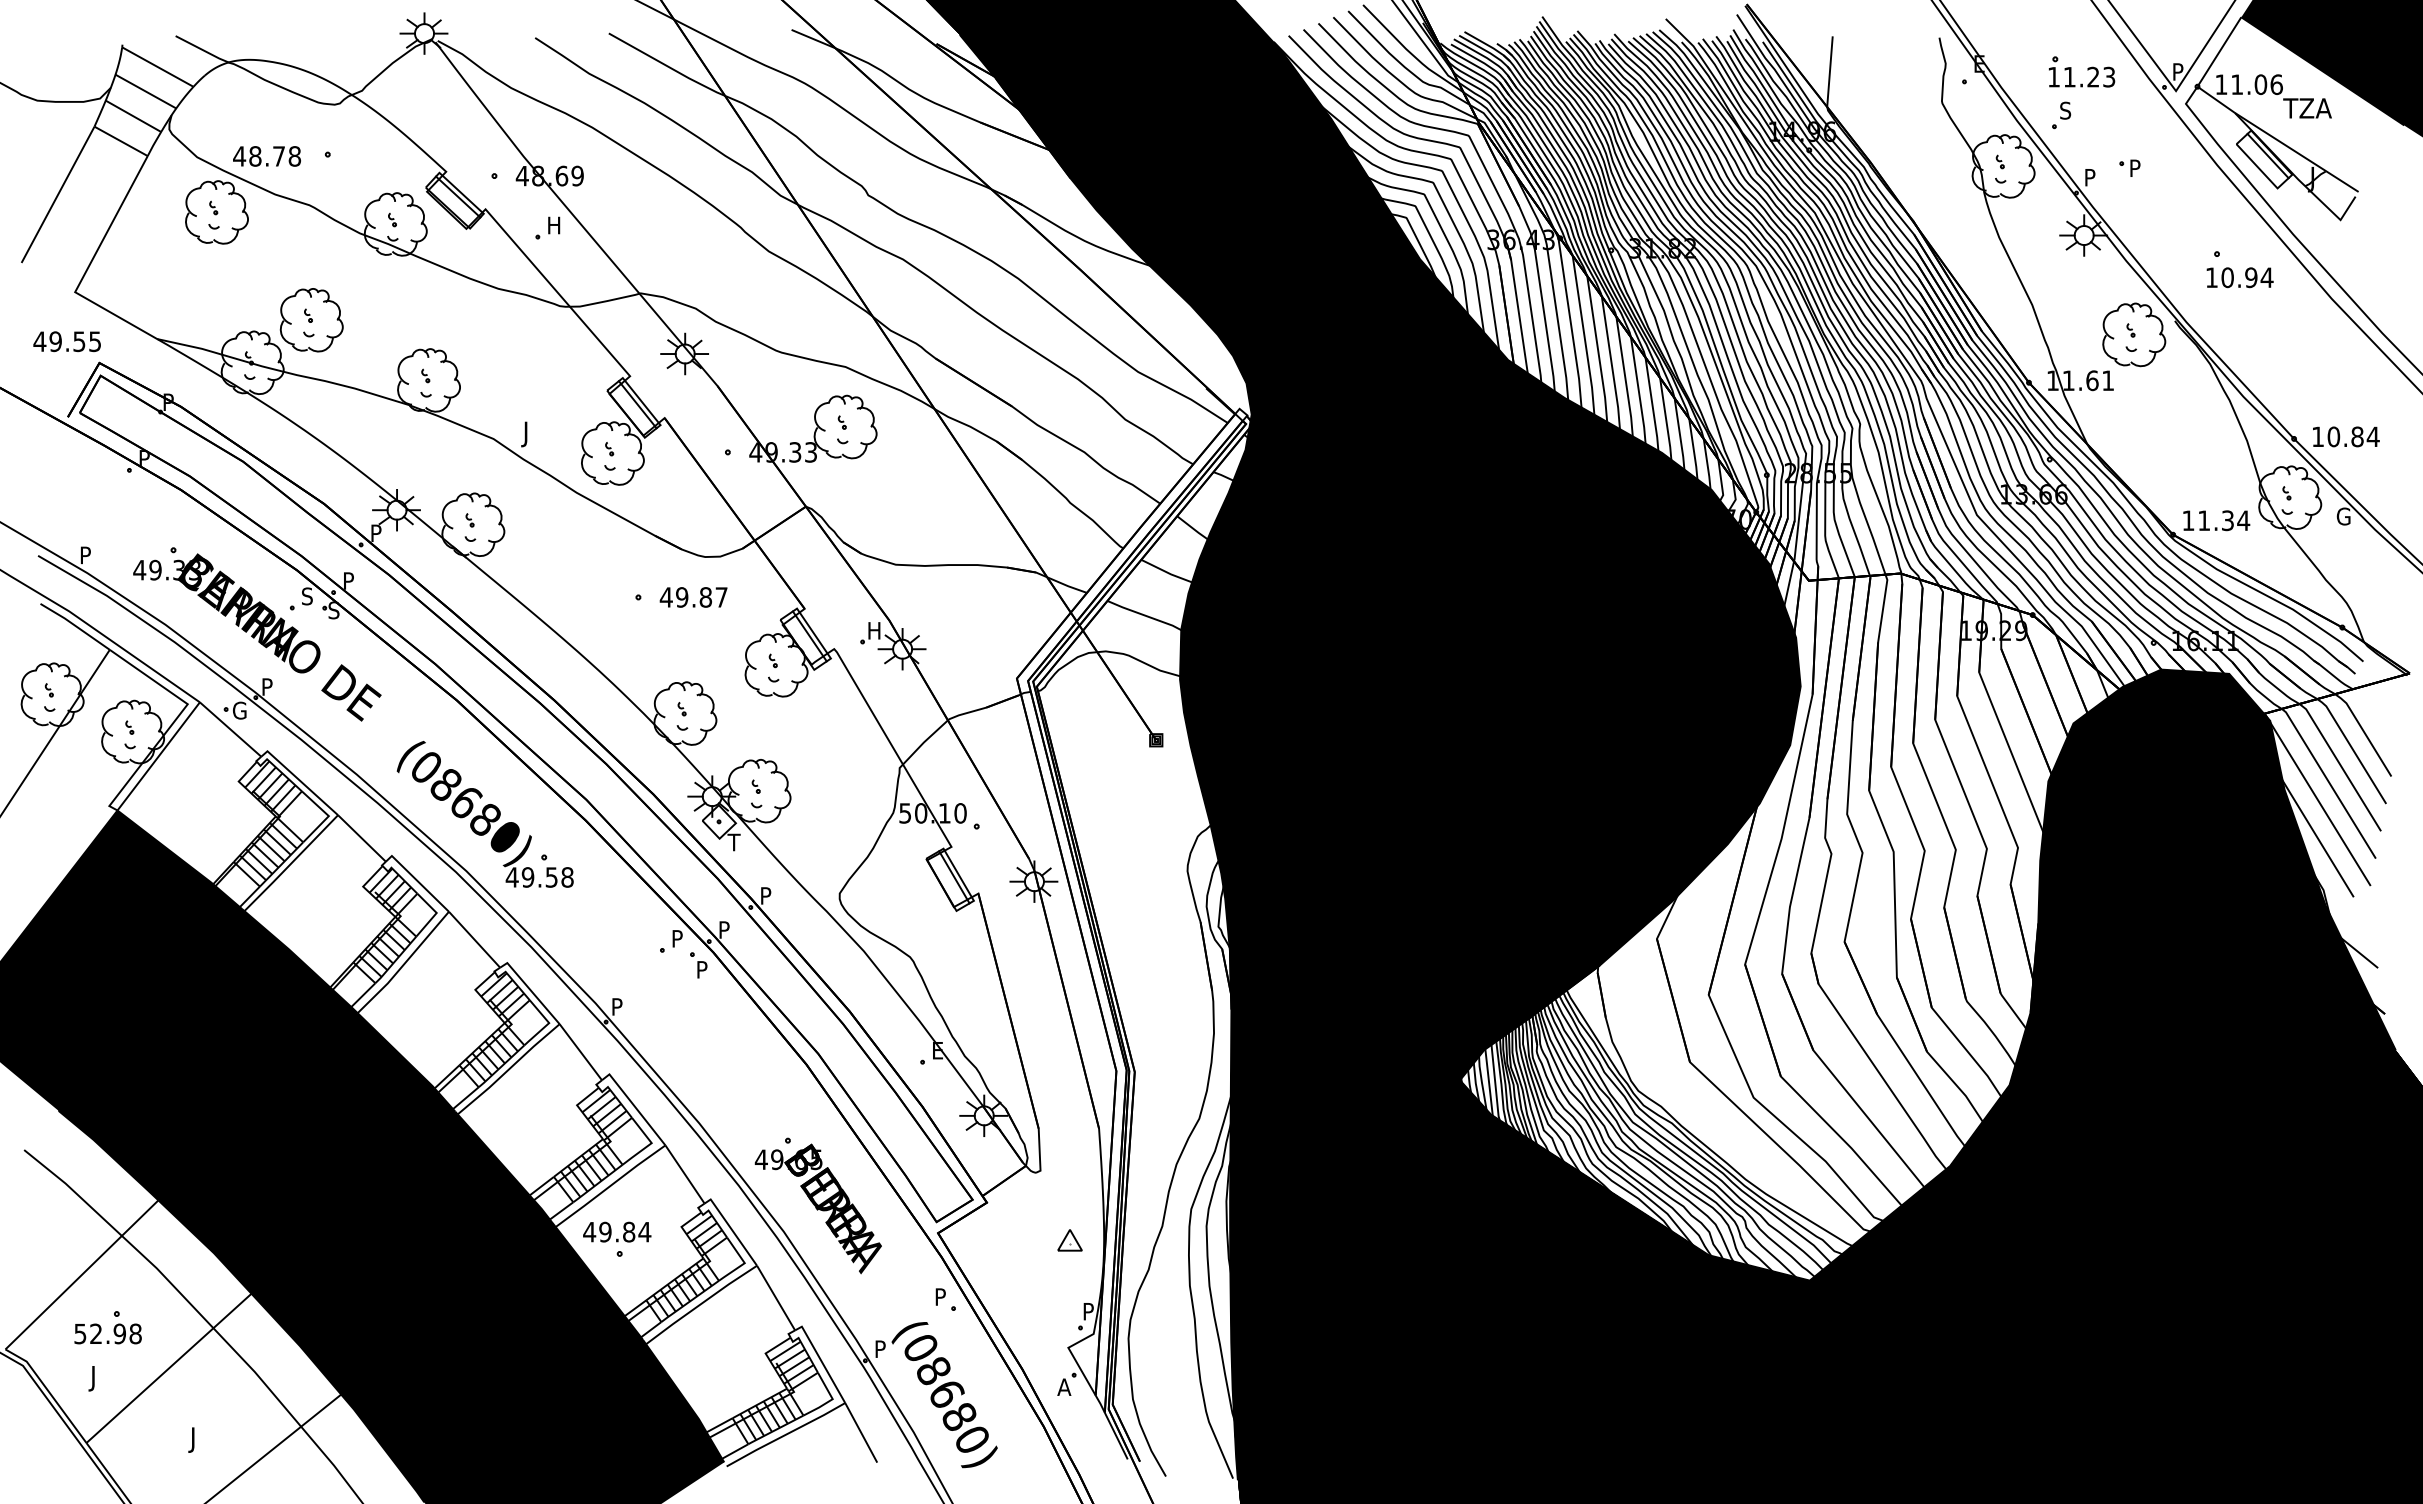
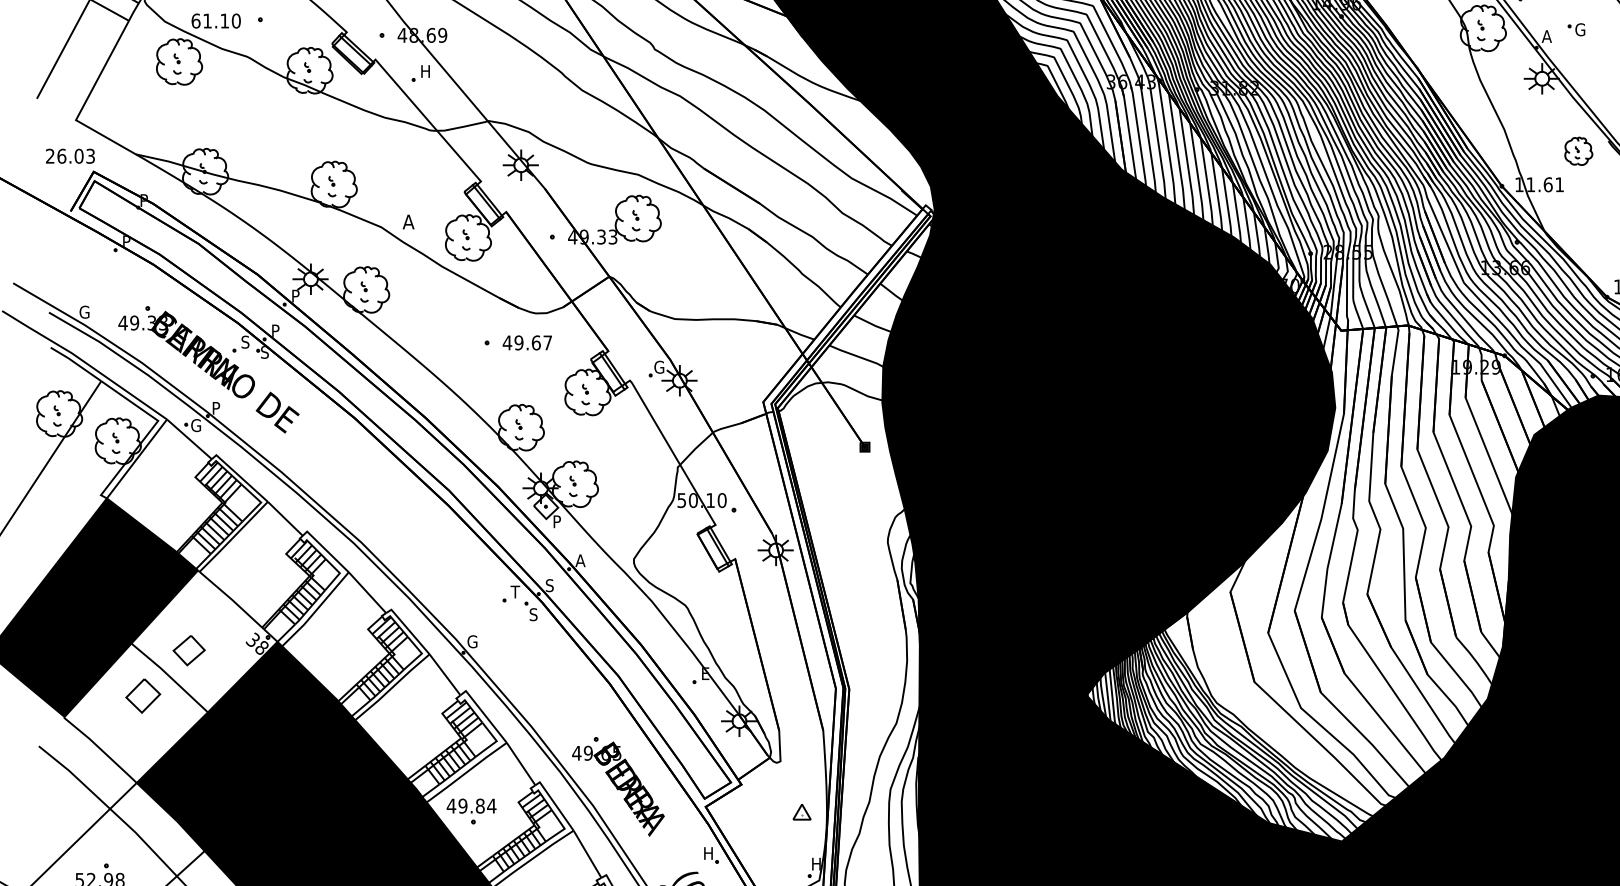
text: (267, 156) -> (216, 21), 48.78 -> 61.10
text: (2136, 168) -> (1580, 29), P -> G
text: (2090, 177) -> (1546, 36), P -> A
part: (311, 320) -> (248, 140), removed
part: (2134, 334) -> (1578, 151), size x0.6
text: (67, 341) -> (70, 156), 49.55 -> 26.03
text: (529, 434) -> (407, 224), J -> A
text: (86, 555) -> (84, 312), P -> G
text: (705, 597) -> (536, 342), 49.87 -> 49.67
text: (874, 630) -> (659, 367), H -> G
part: (484, 814) -> (374, 501), removed
text: (733, 842) -> (556, 521), T -> P
text: (766, 895) -> (580, 560), P -> A
text: (724, 929) -> (549, 585), P -> S
text: (676, 938) -> (514, 591), P -> T
text: (701, 969) -> (533, 614), P -> S
text: (618, 1006) -> (472, 641), P -> G
fill: (204, 1054) -> (170, 676), removed
text: (942, 1296) -> (709, 853), P -> H
text: (1090, 1311) -> (817, 864), P -> H

